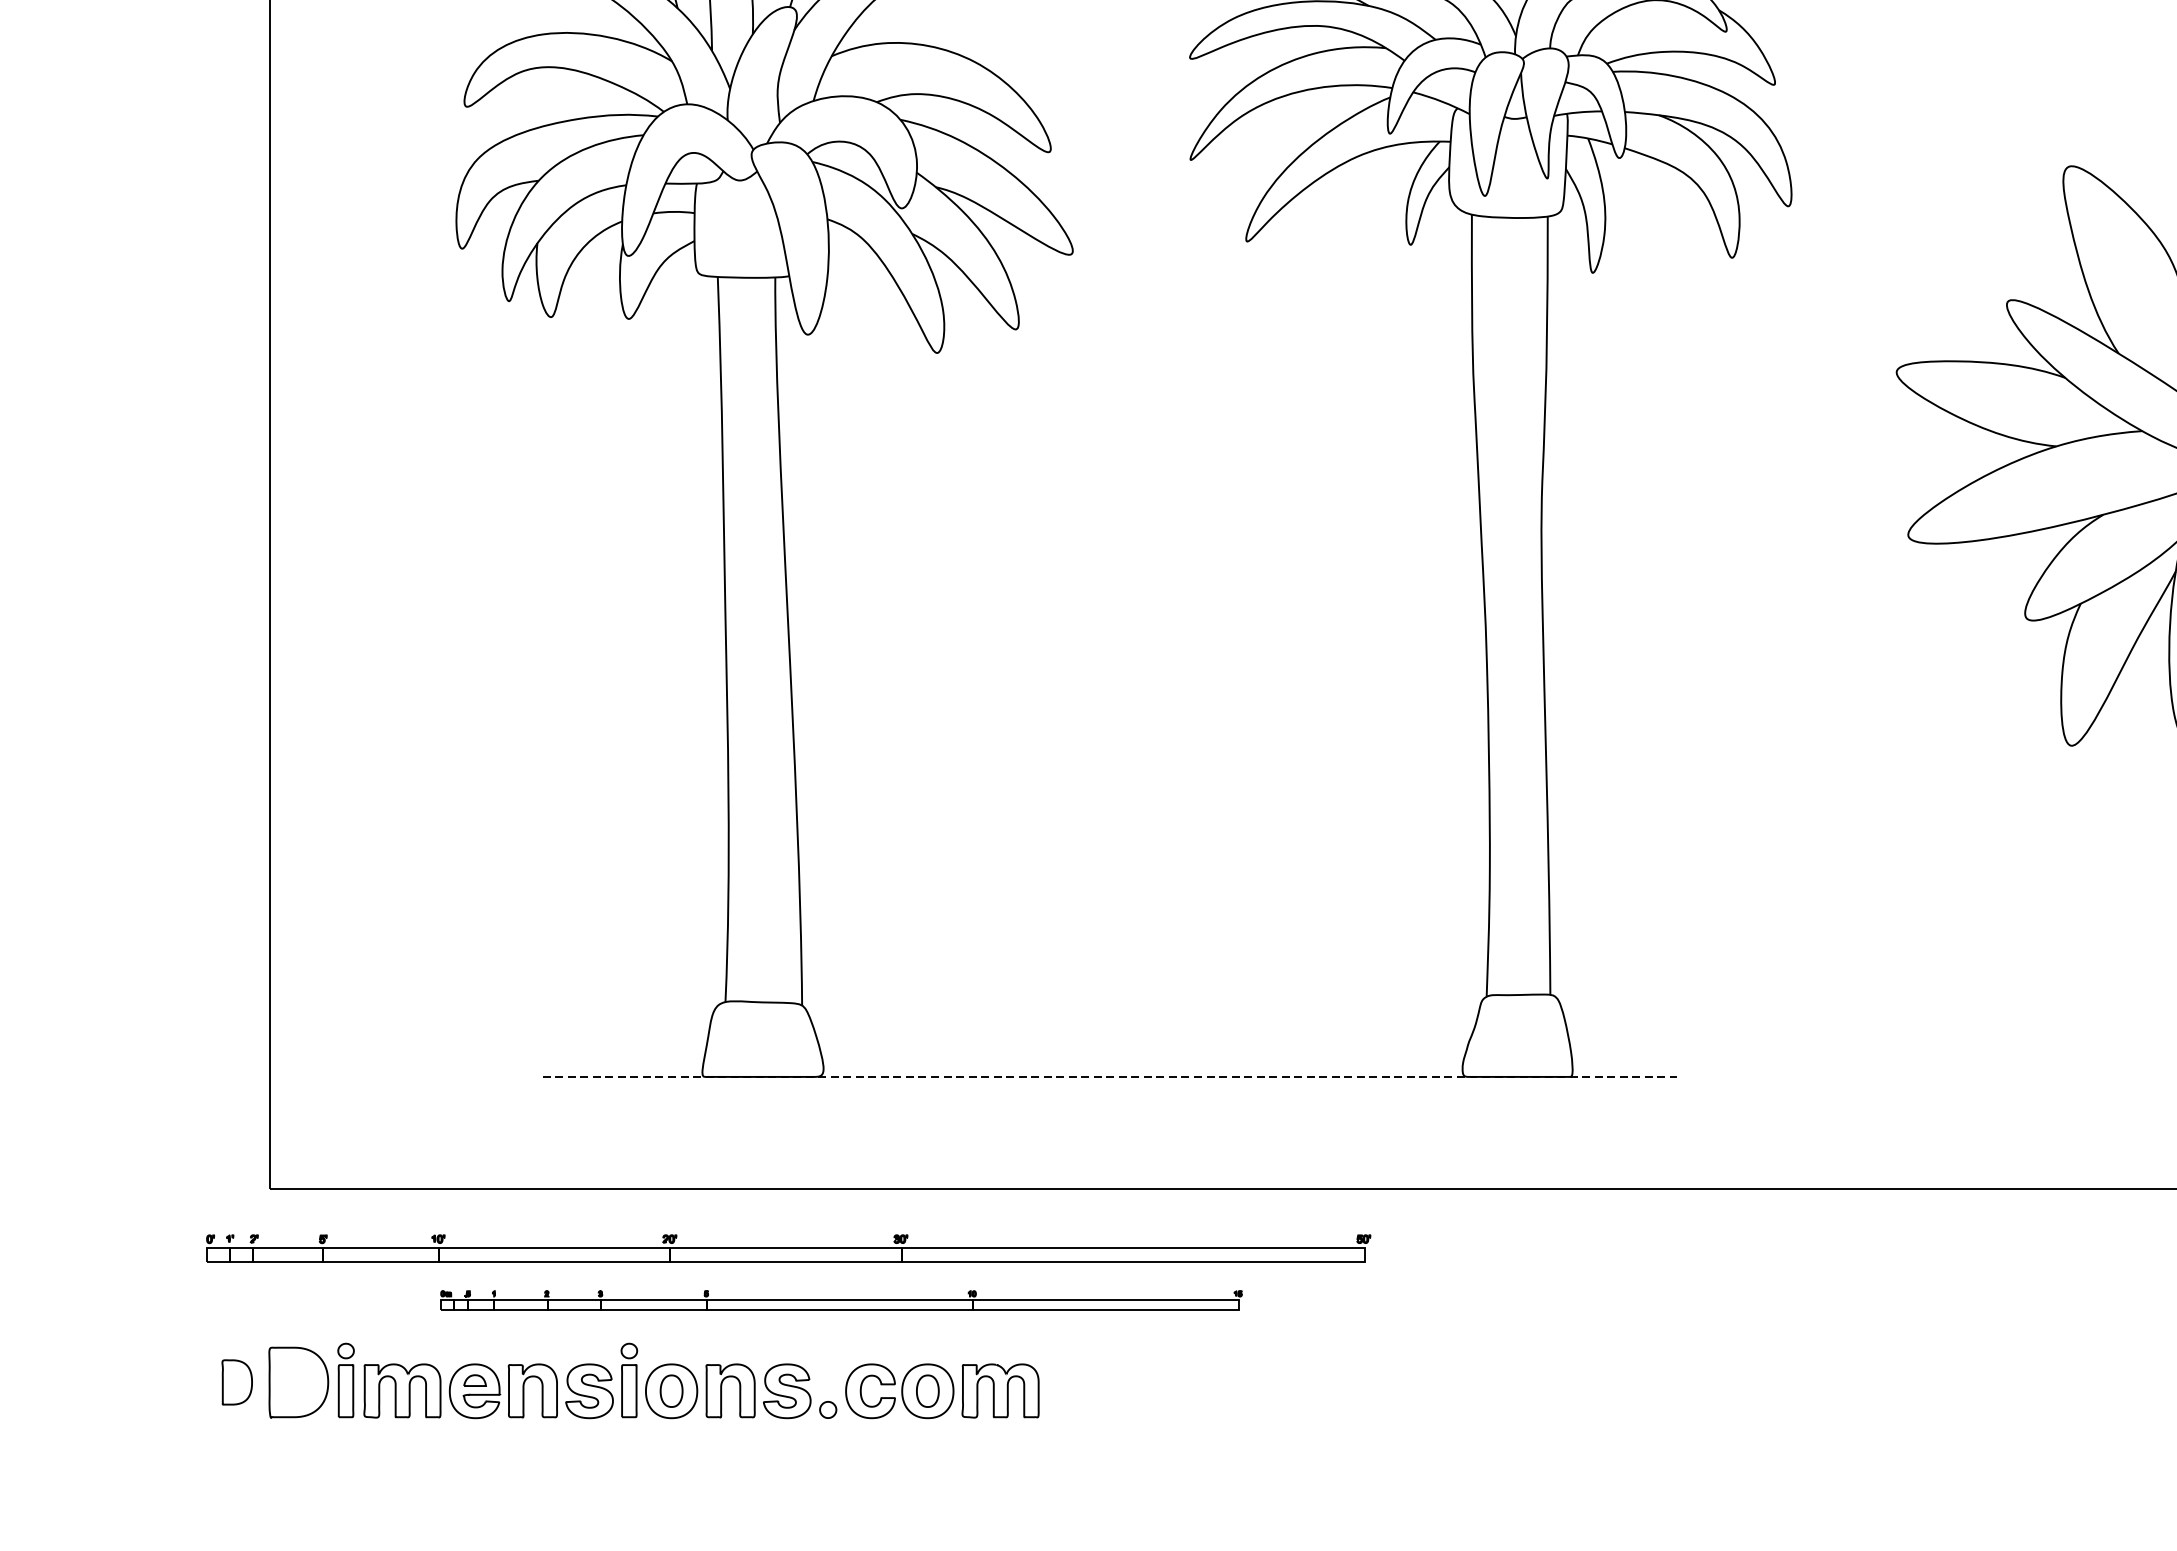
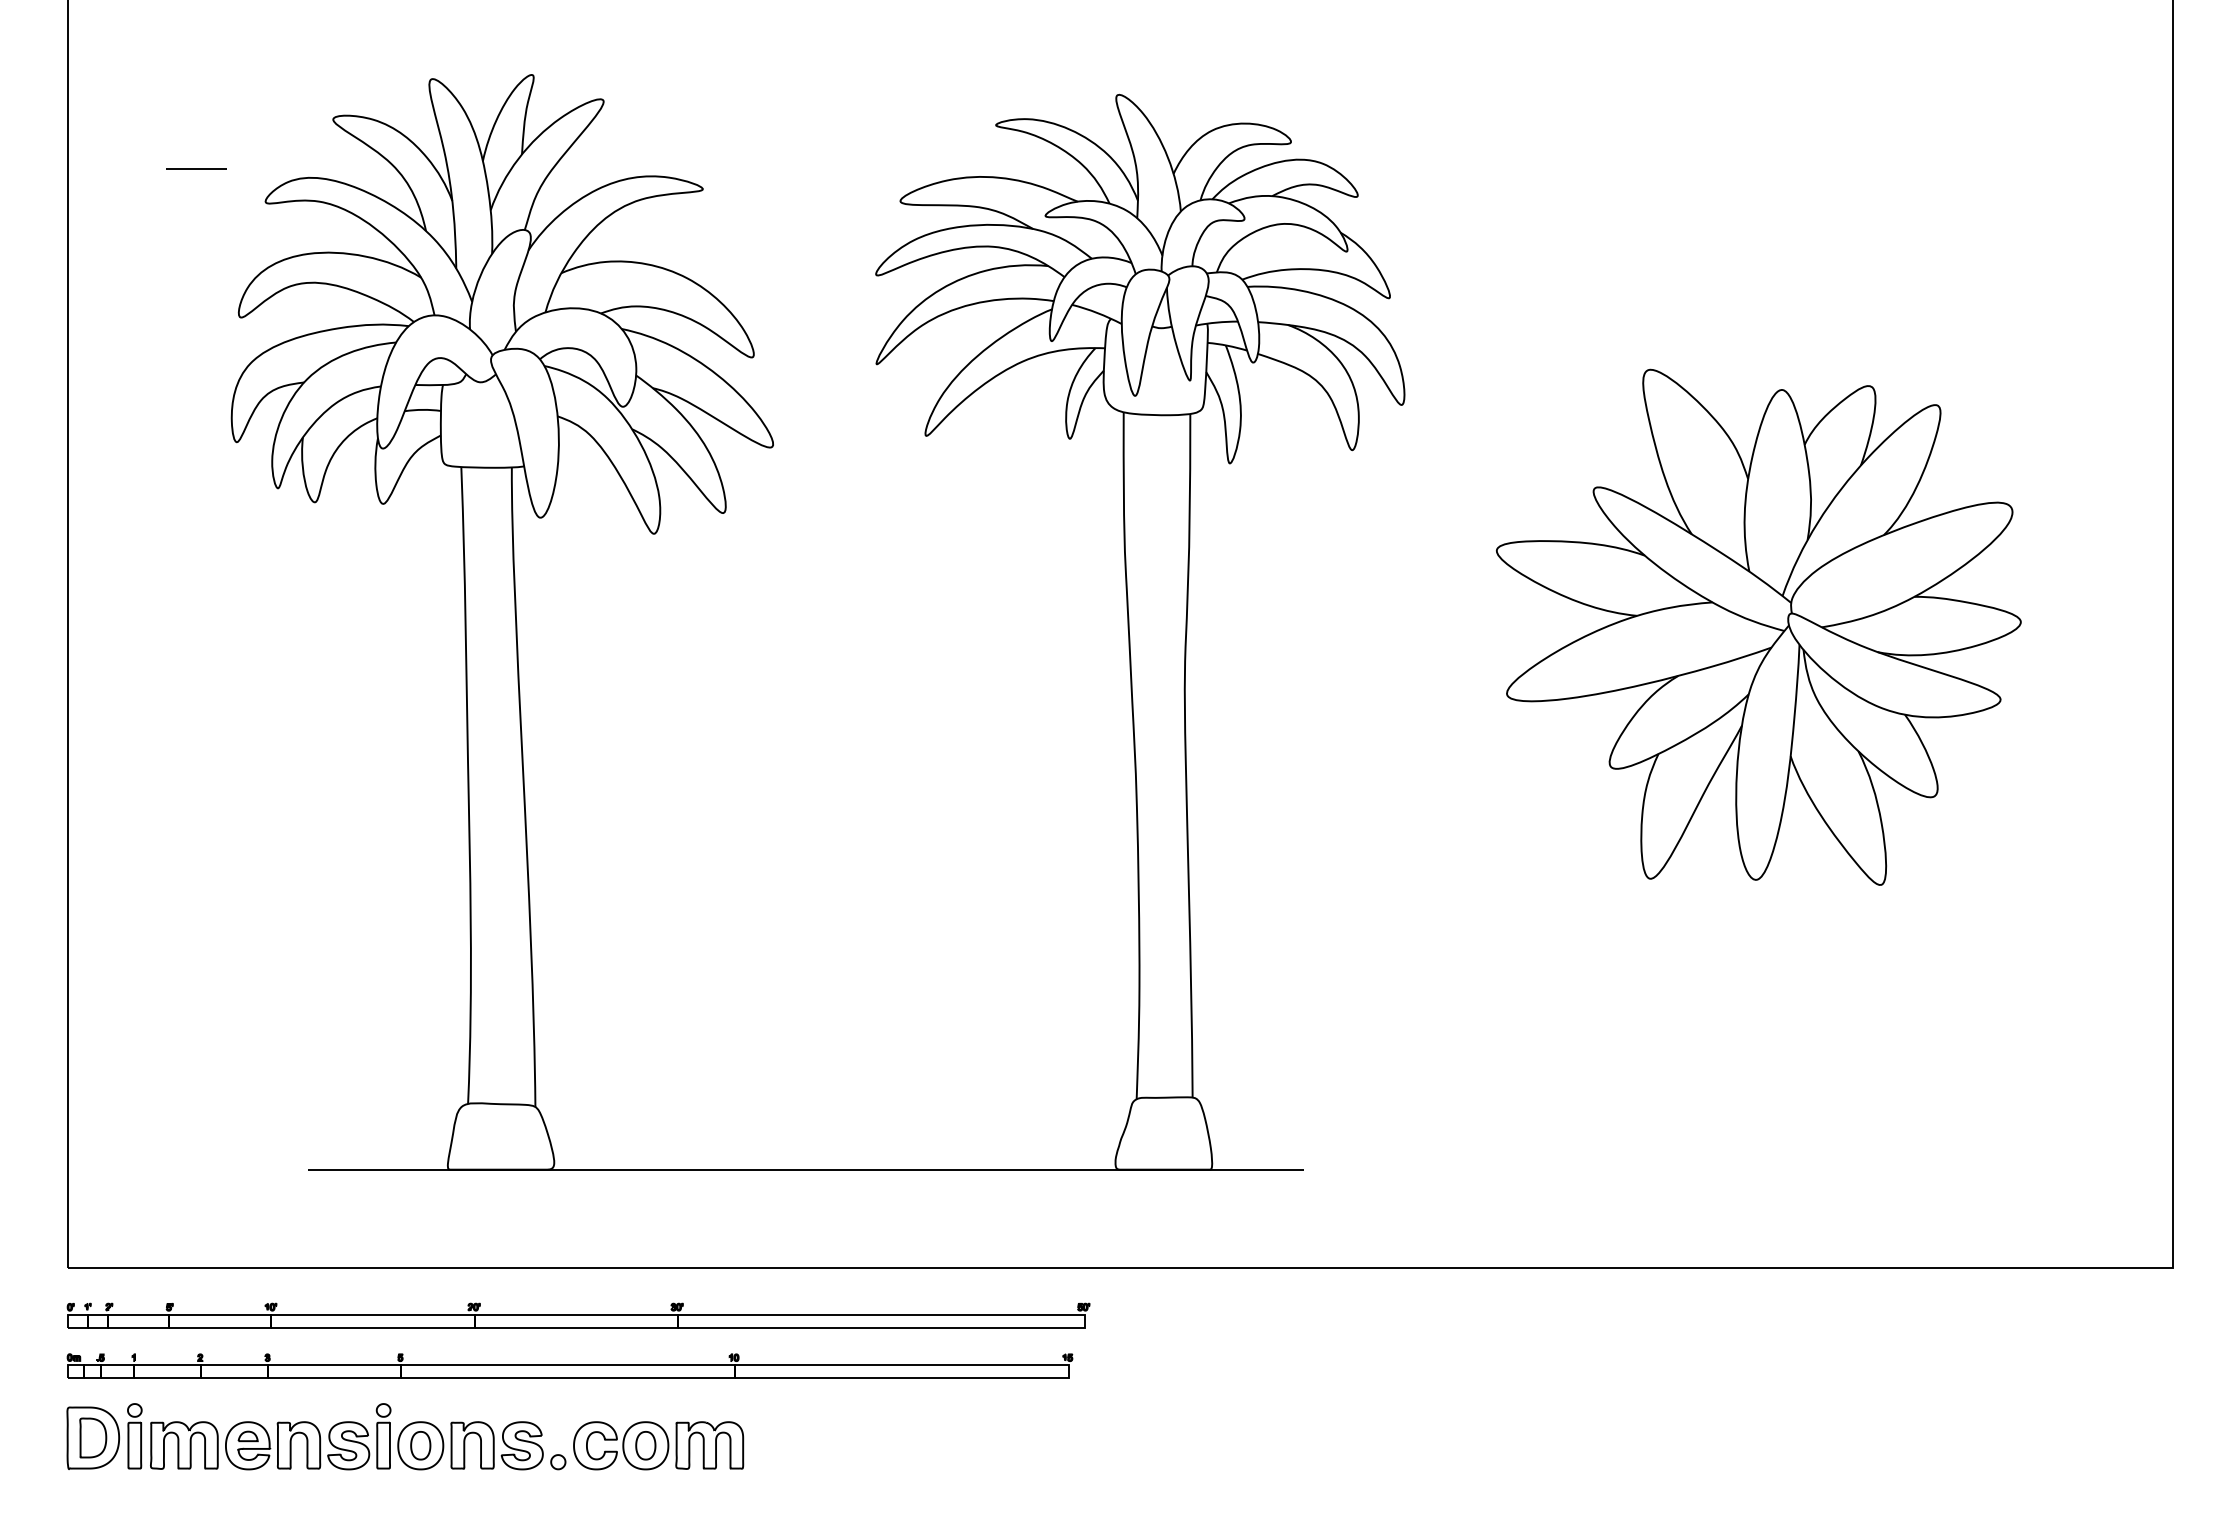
line: (1109, 1076) -> (805, 1169), dashed -> solid
part: (788, 1248) -> (578, 1315), moved
part: (840, 1299) -> (569, 1365), size x1.43
part: (237, 1381) -> (93, 1437), moved

